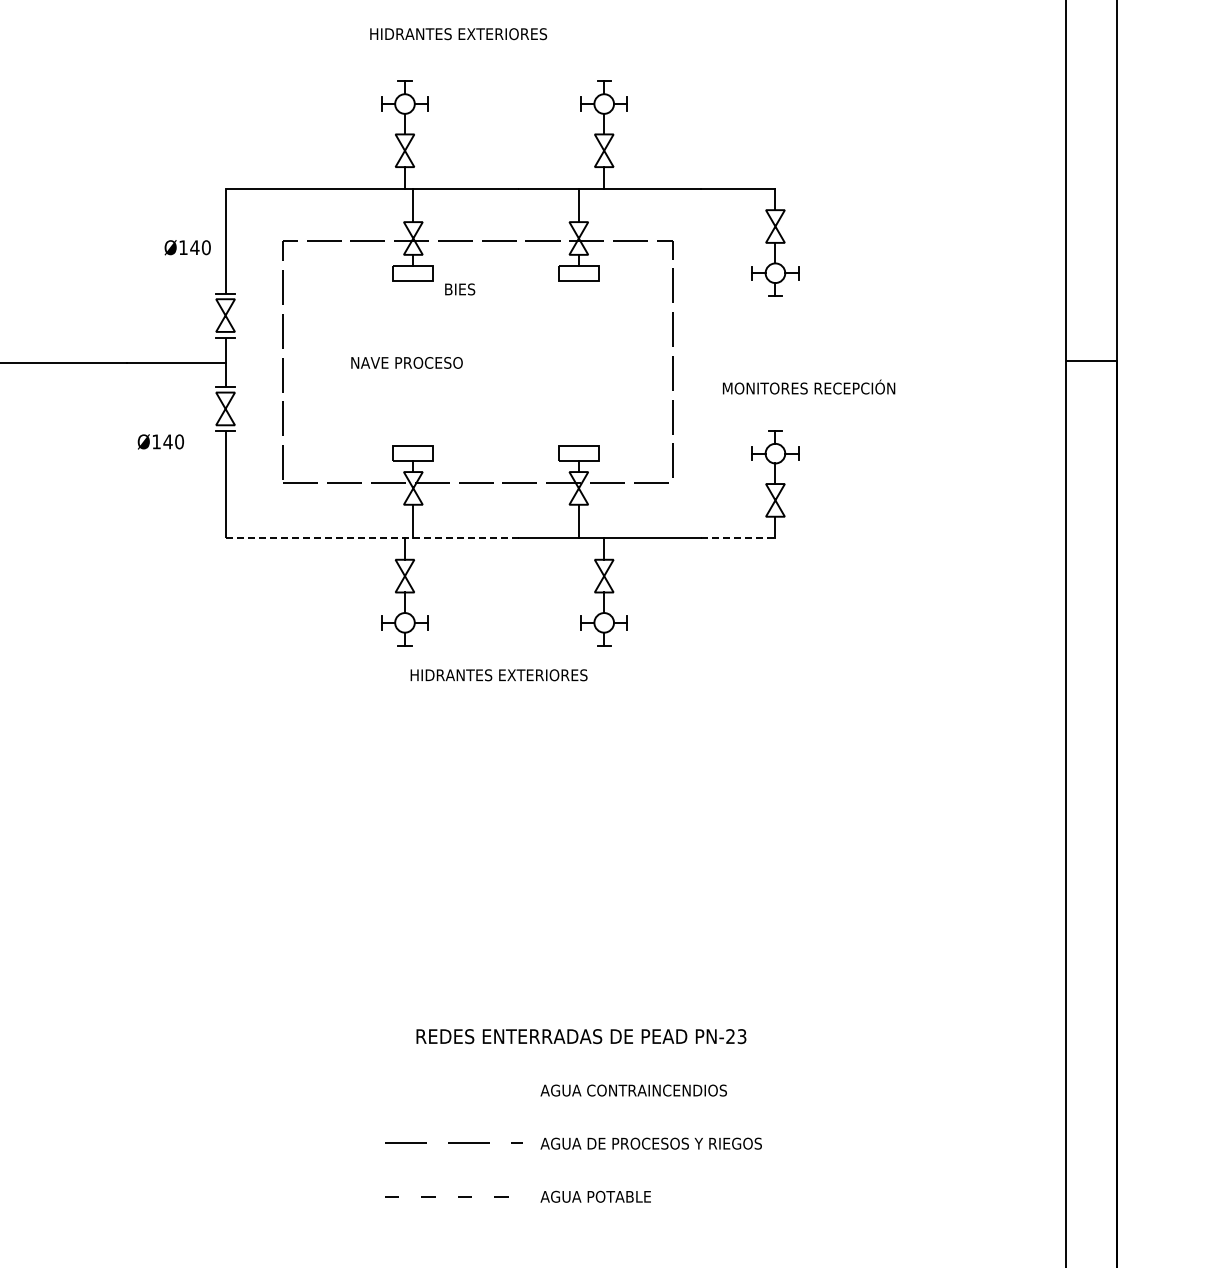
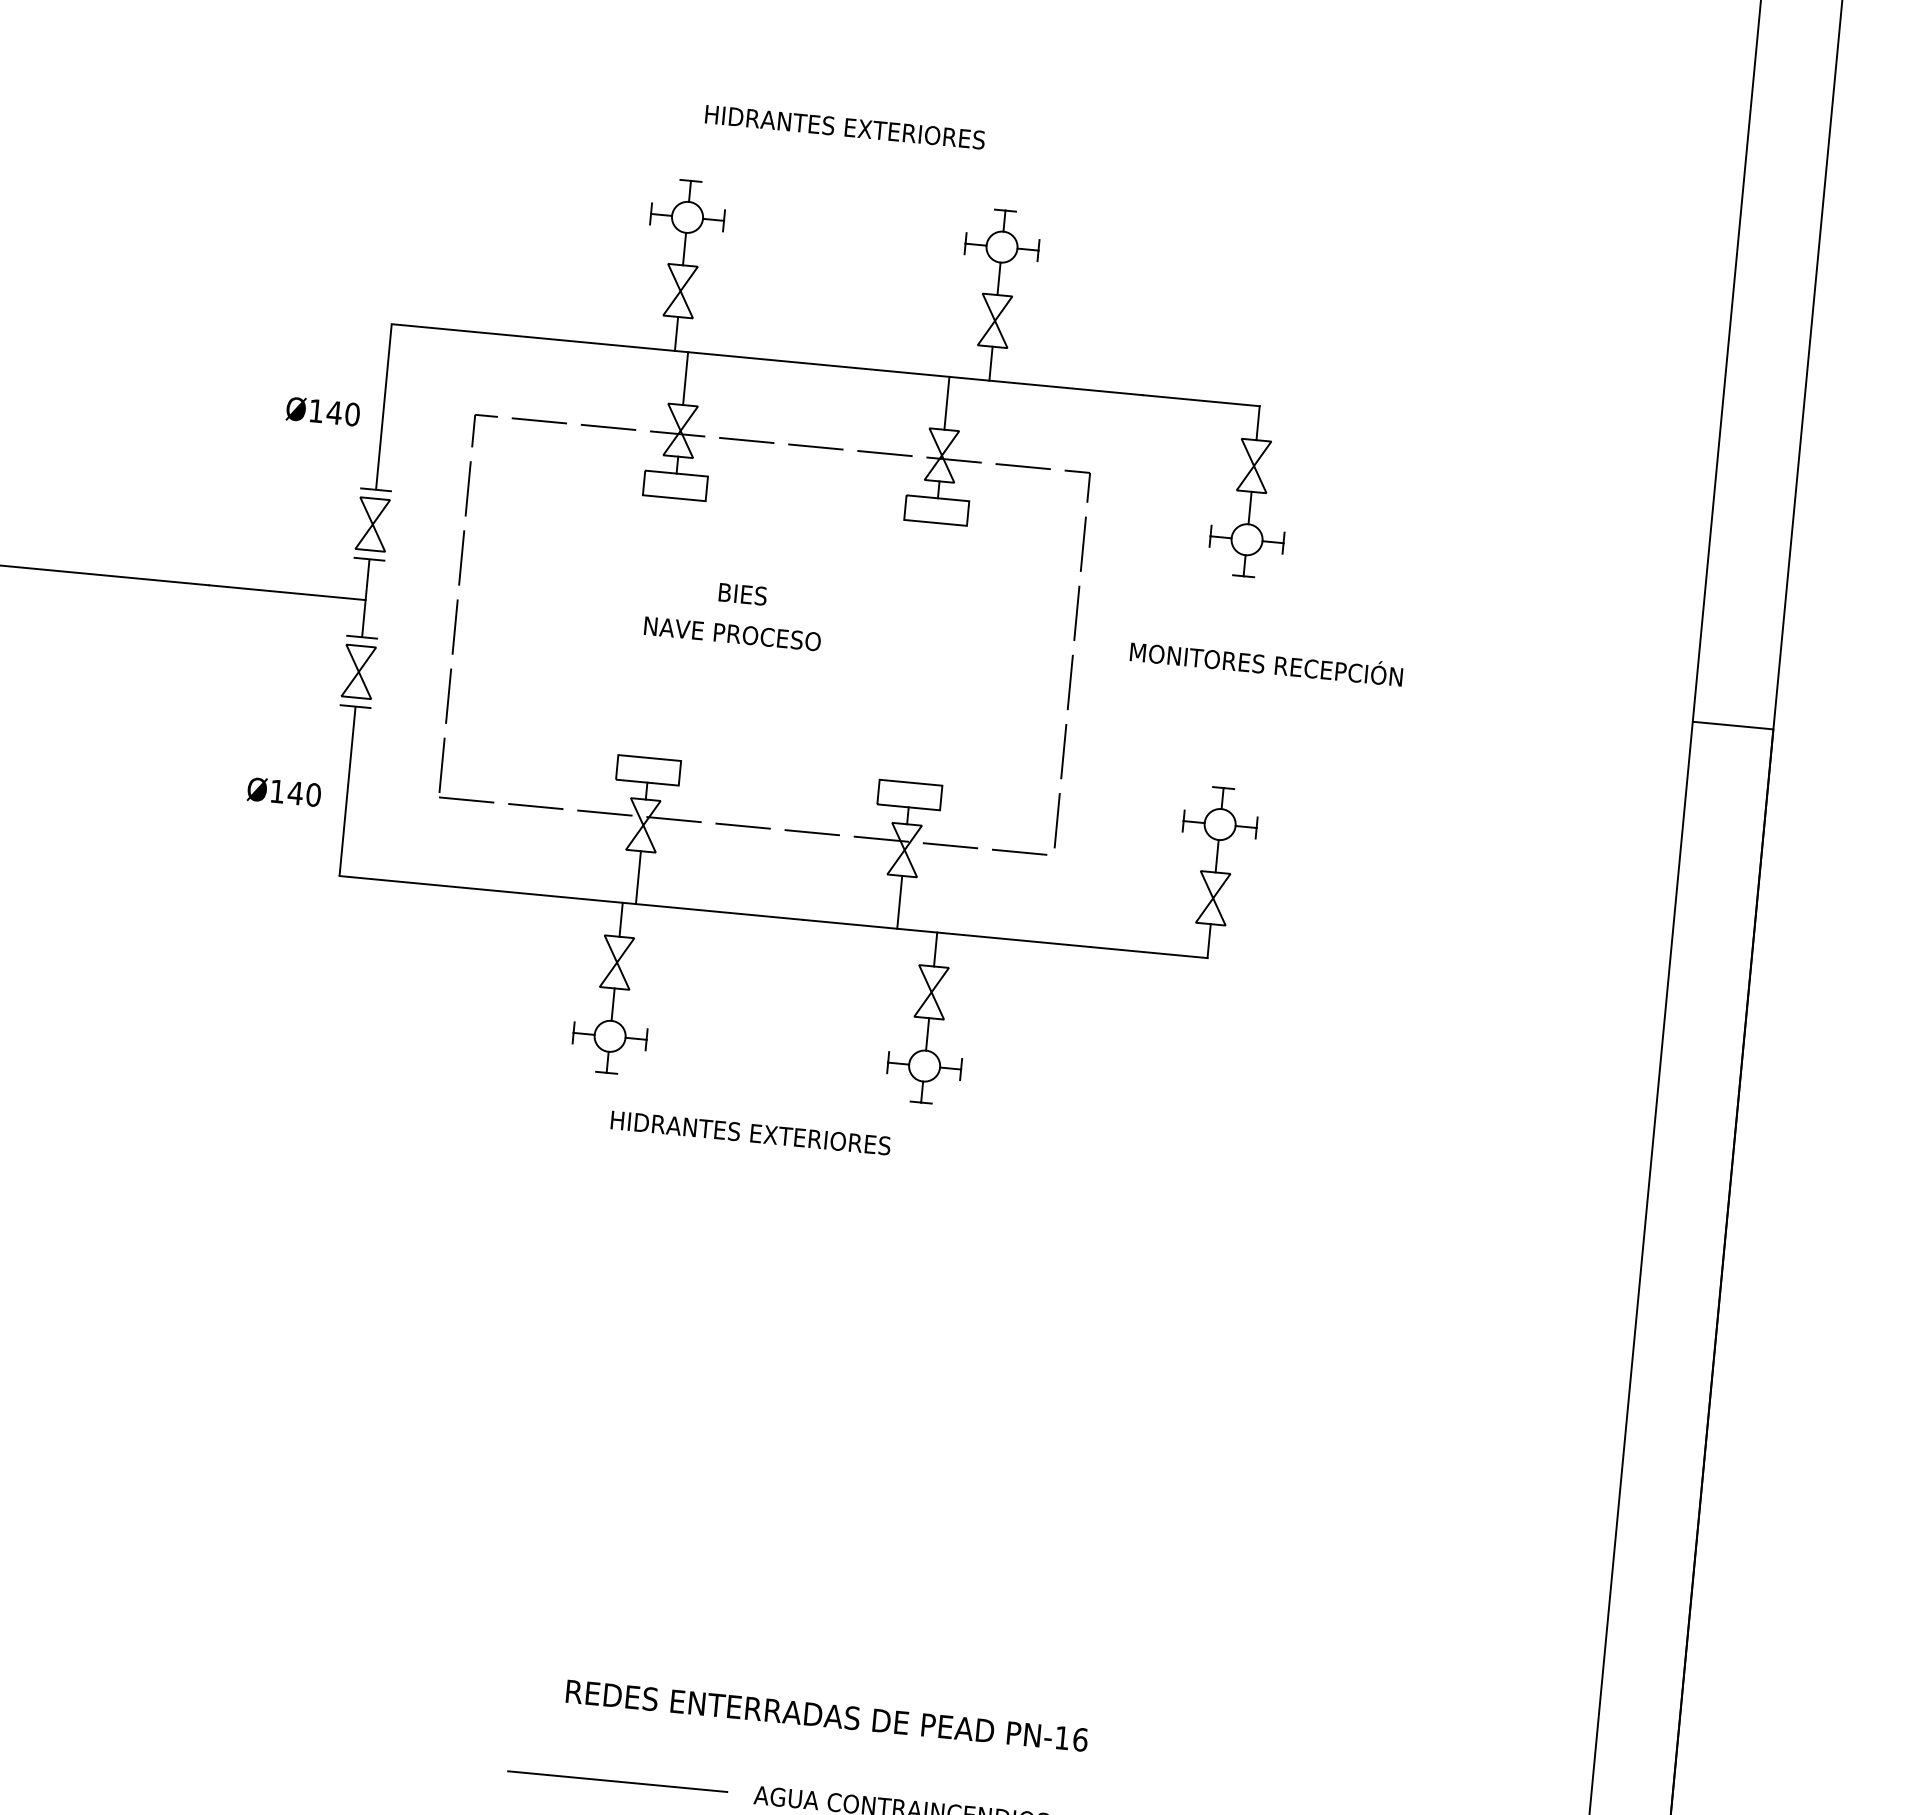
text: (458, 34) -> (844, 127), moved
text: (460, 289) -> (743, 594), moved
text: (406, 362) -> (731, 633), moved
text: (809, 386) -> (1267, 661), moved
text: (160, 441) -> (283, 791), moved
line: (372, 538) -> (571, 898), dashed -> solid
line: (738, 538) -> (1149, 952), dashed -> solid
text: (736, 1036) -> (1071, 1738), PN-23 -> PN-16
line: (453, 1090) -> (616, 1781), added

